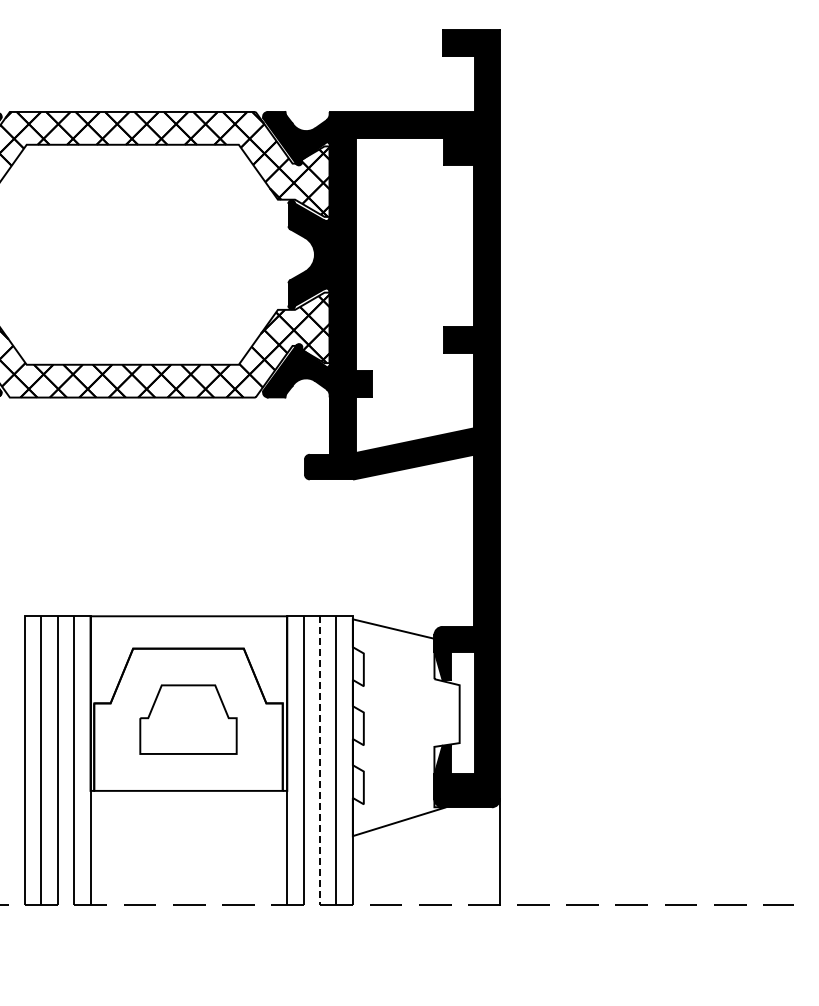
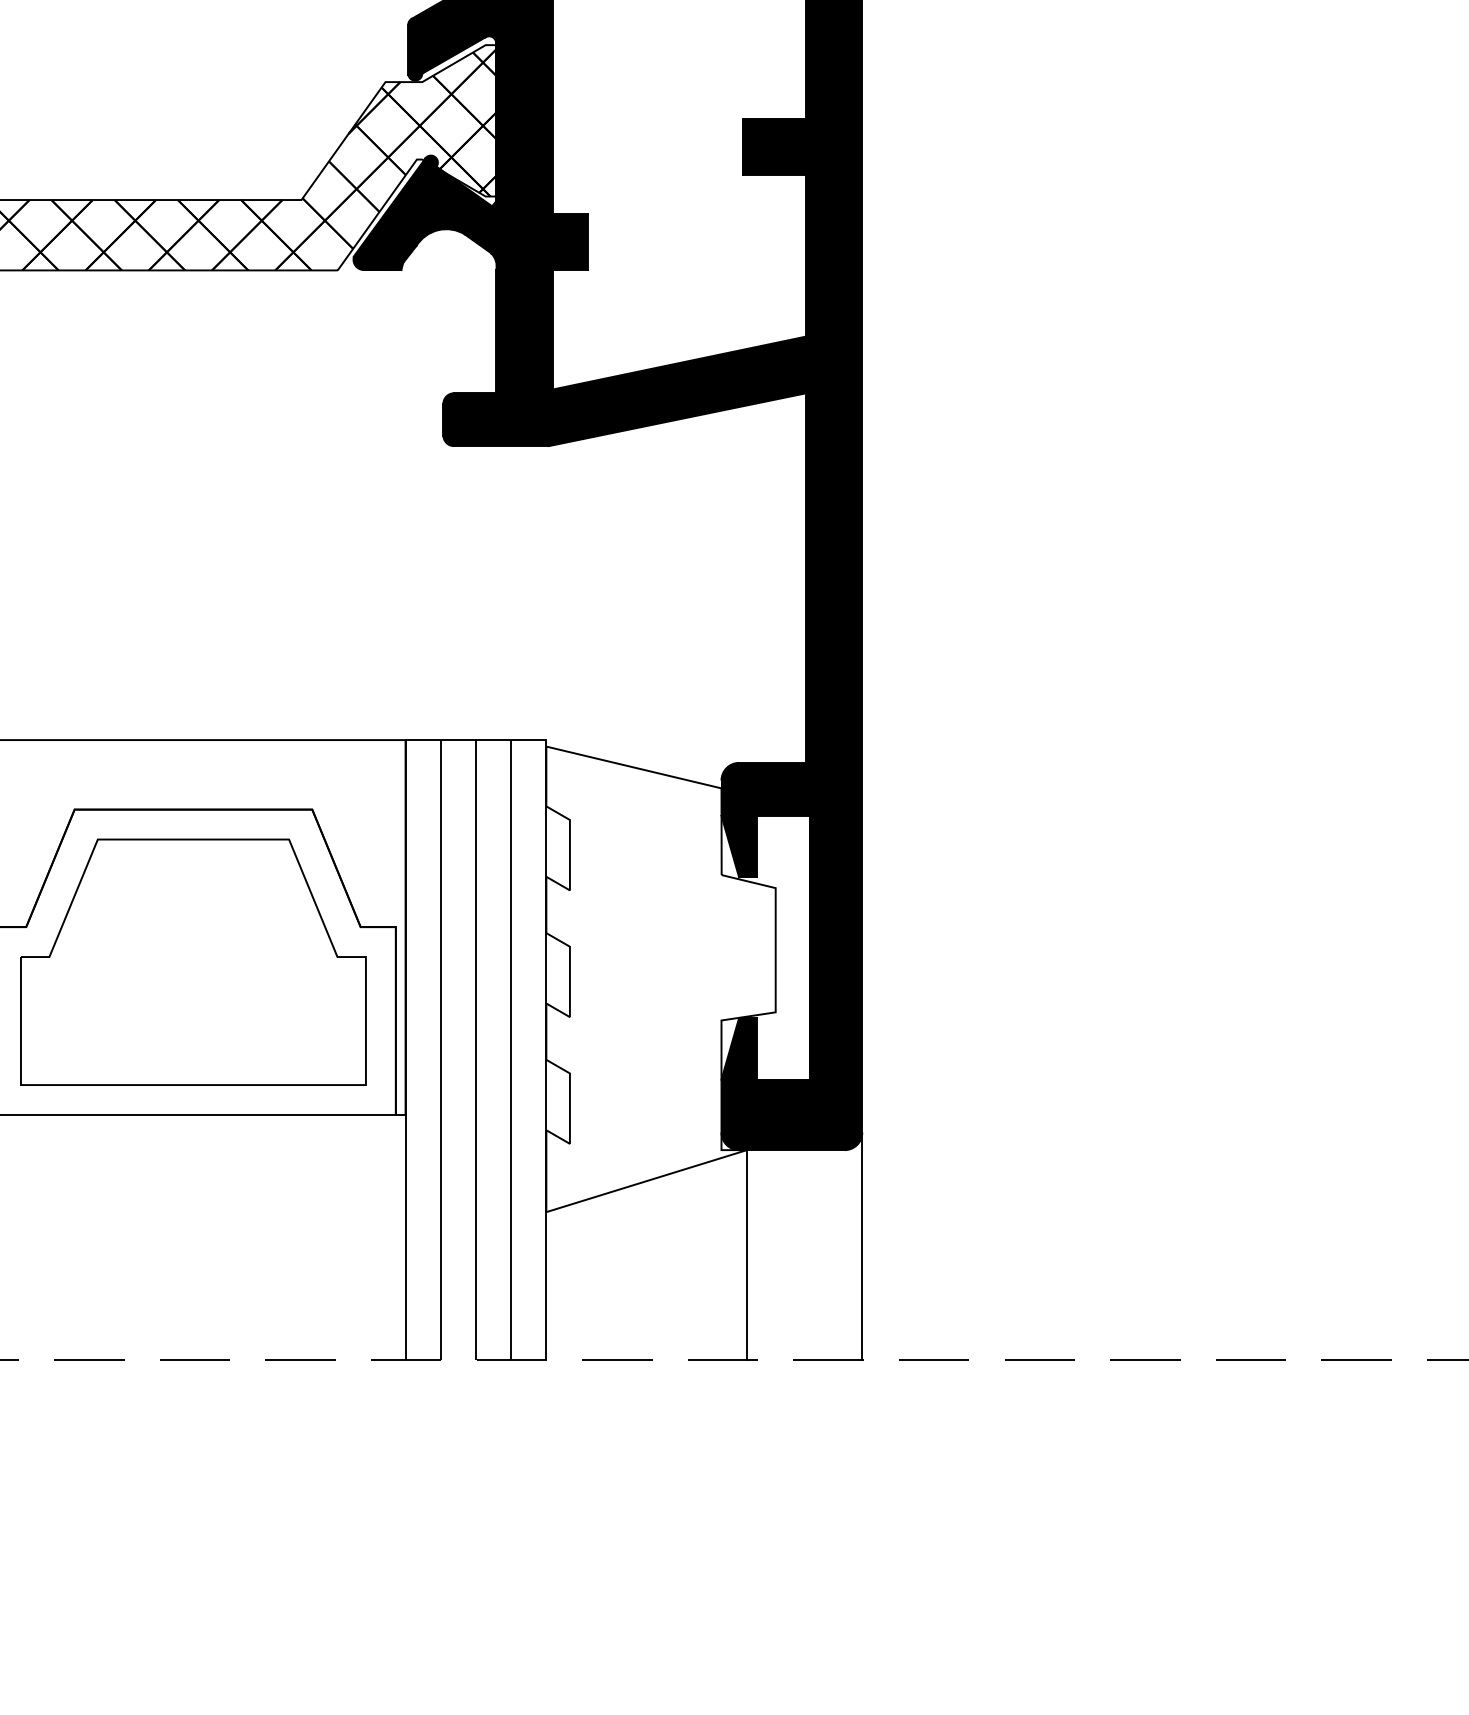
part: (188, 719) -> (193, 961), size x1.67
line: (320, 761) -> (476, 1051), dashed -> solid
line: (446, 856) -> (747, 1255), added

